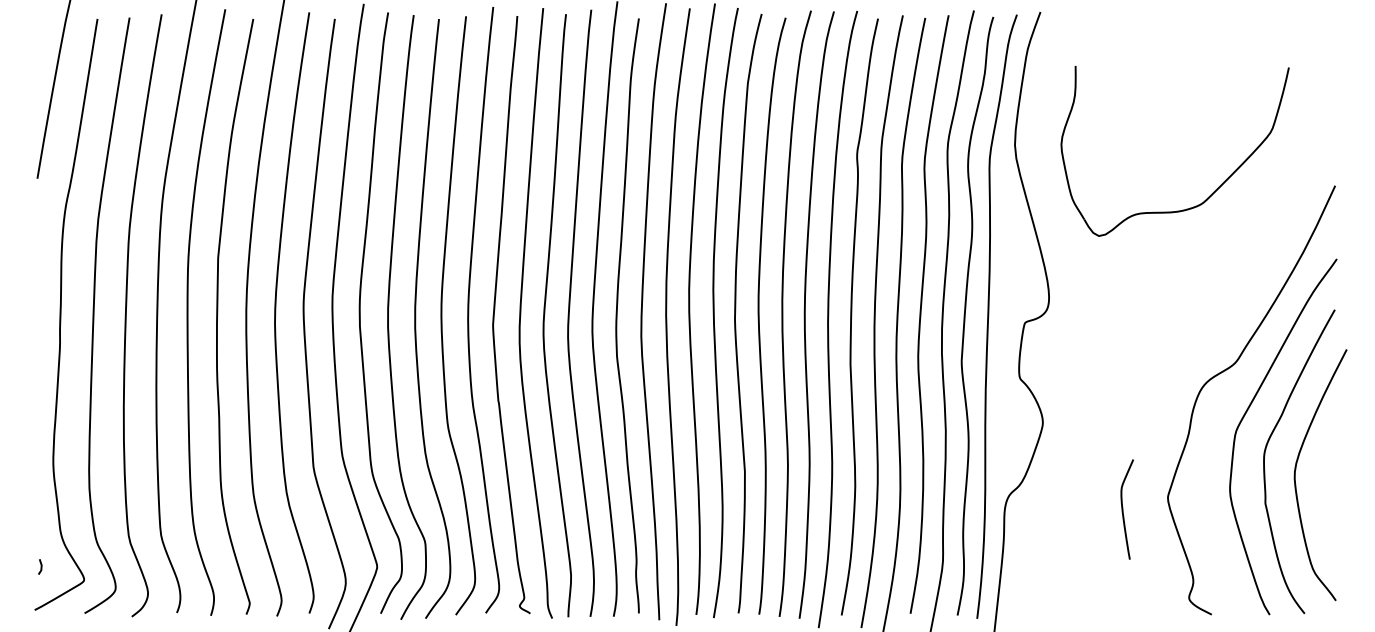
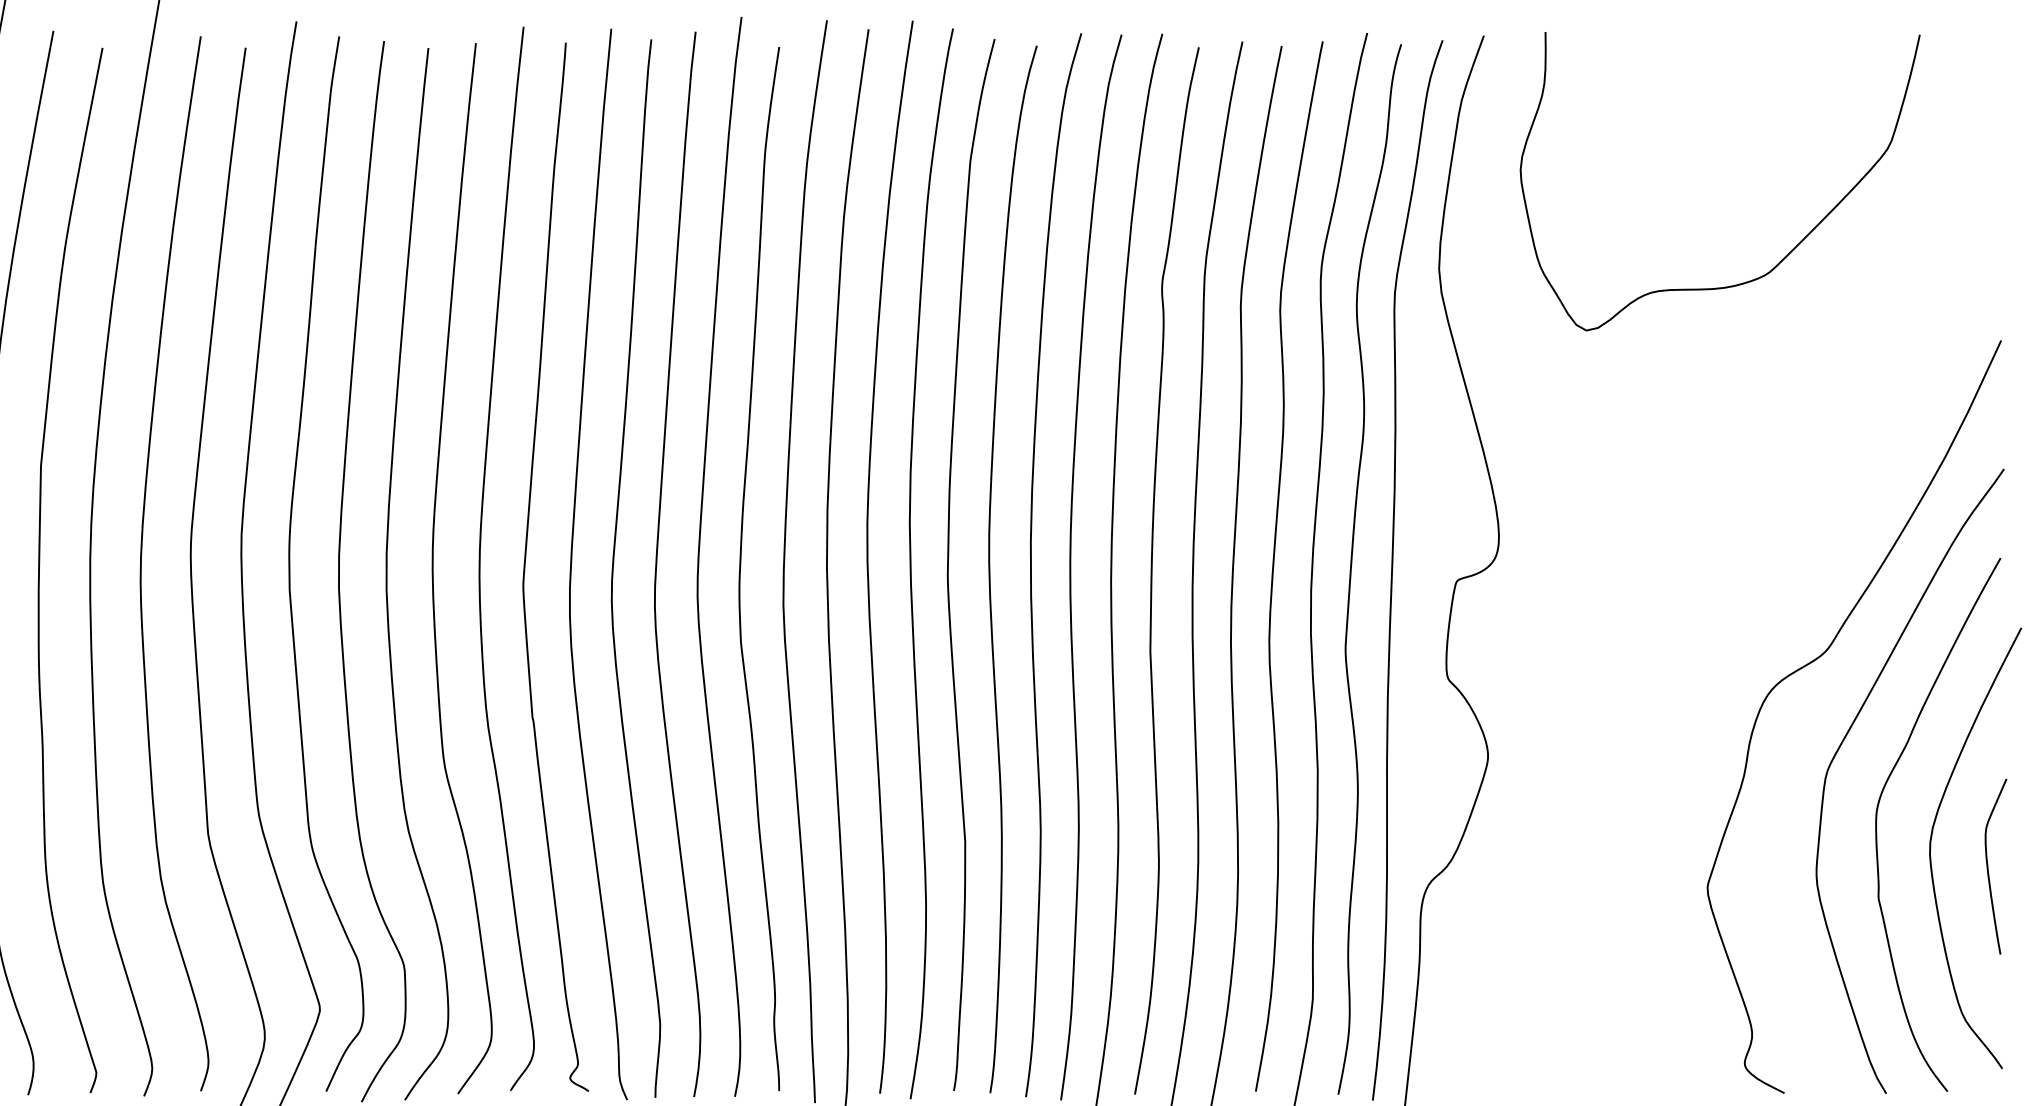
part: (1214, 190) -> (1789, 250), moved
curve: (1123, 509) -> (1989, 866), moved

